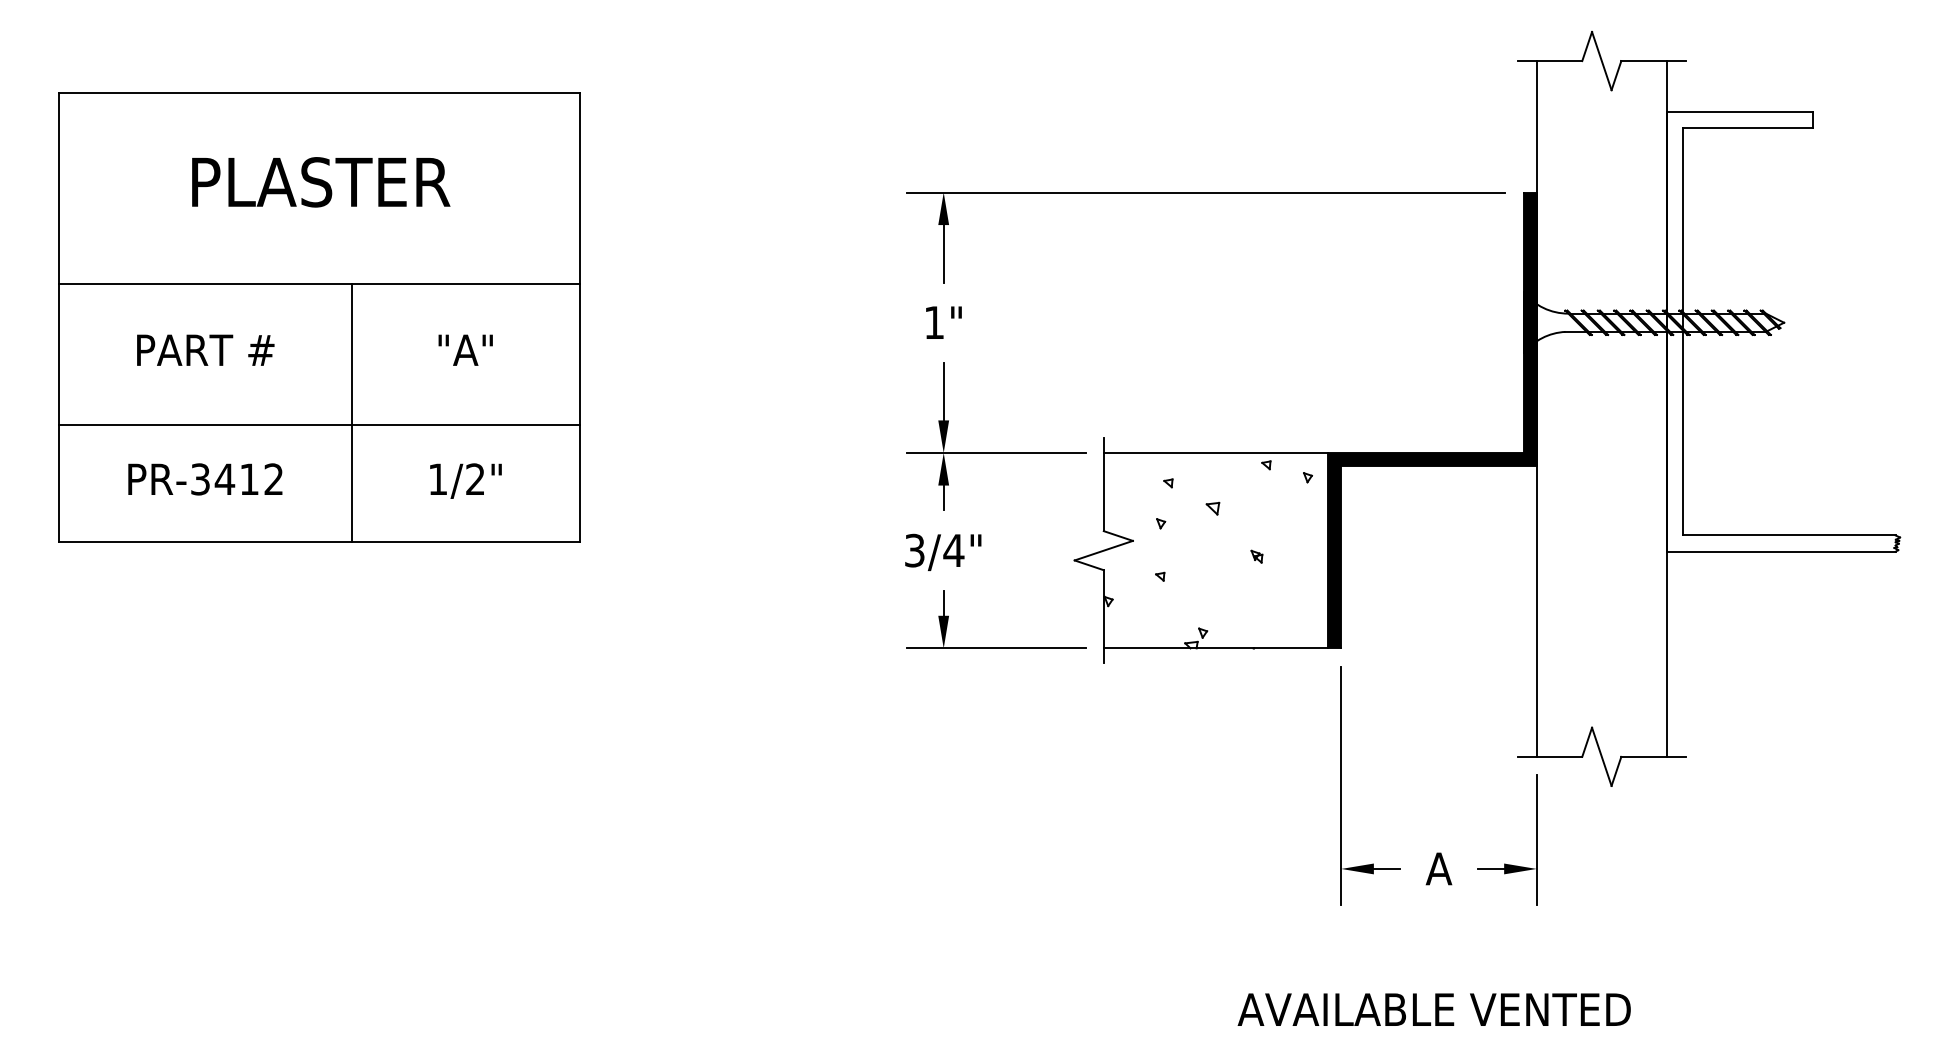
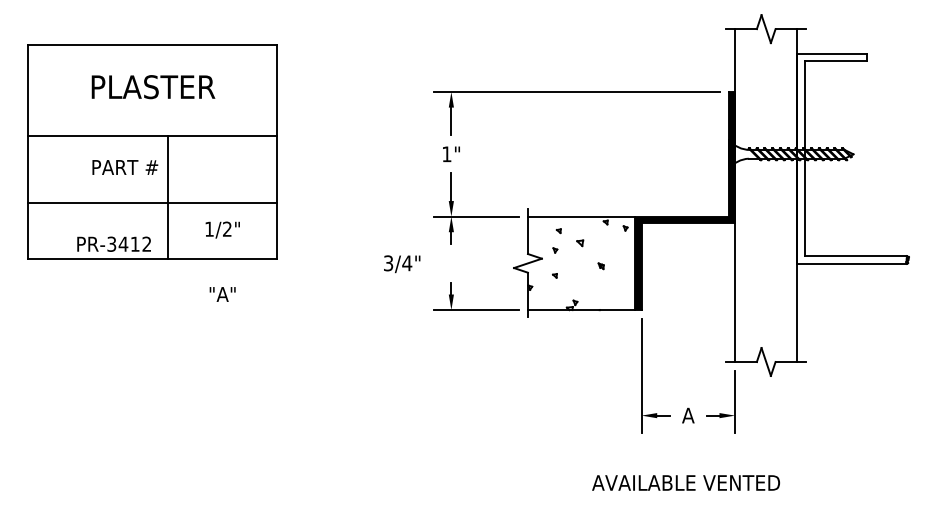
text: (206, 350) -> (125, 167), moved
text: (465, 350) -> (222, 294), moved
text: (204, 477) -> (113, 243), moved
text: (943, 553) -> (402, 264), moved

